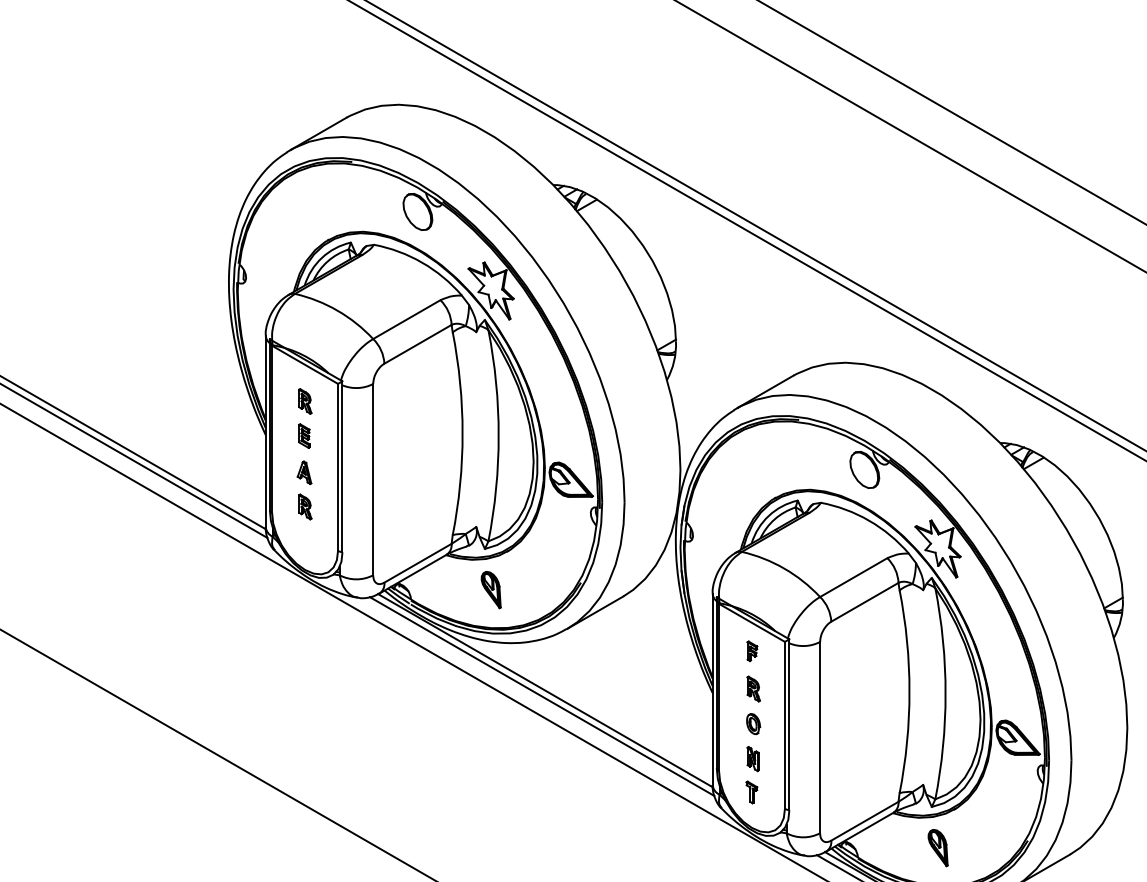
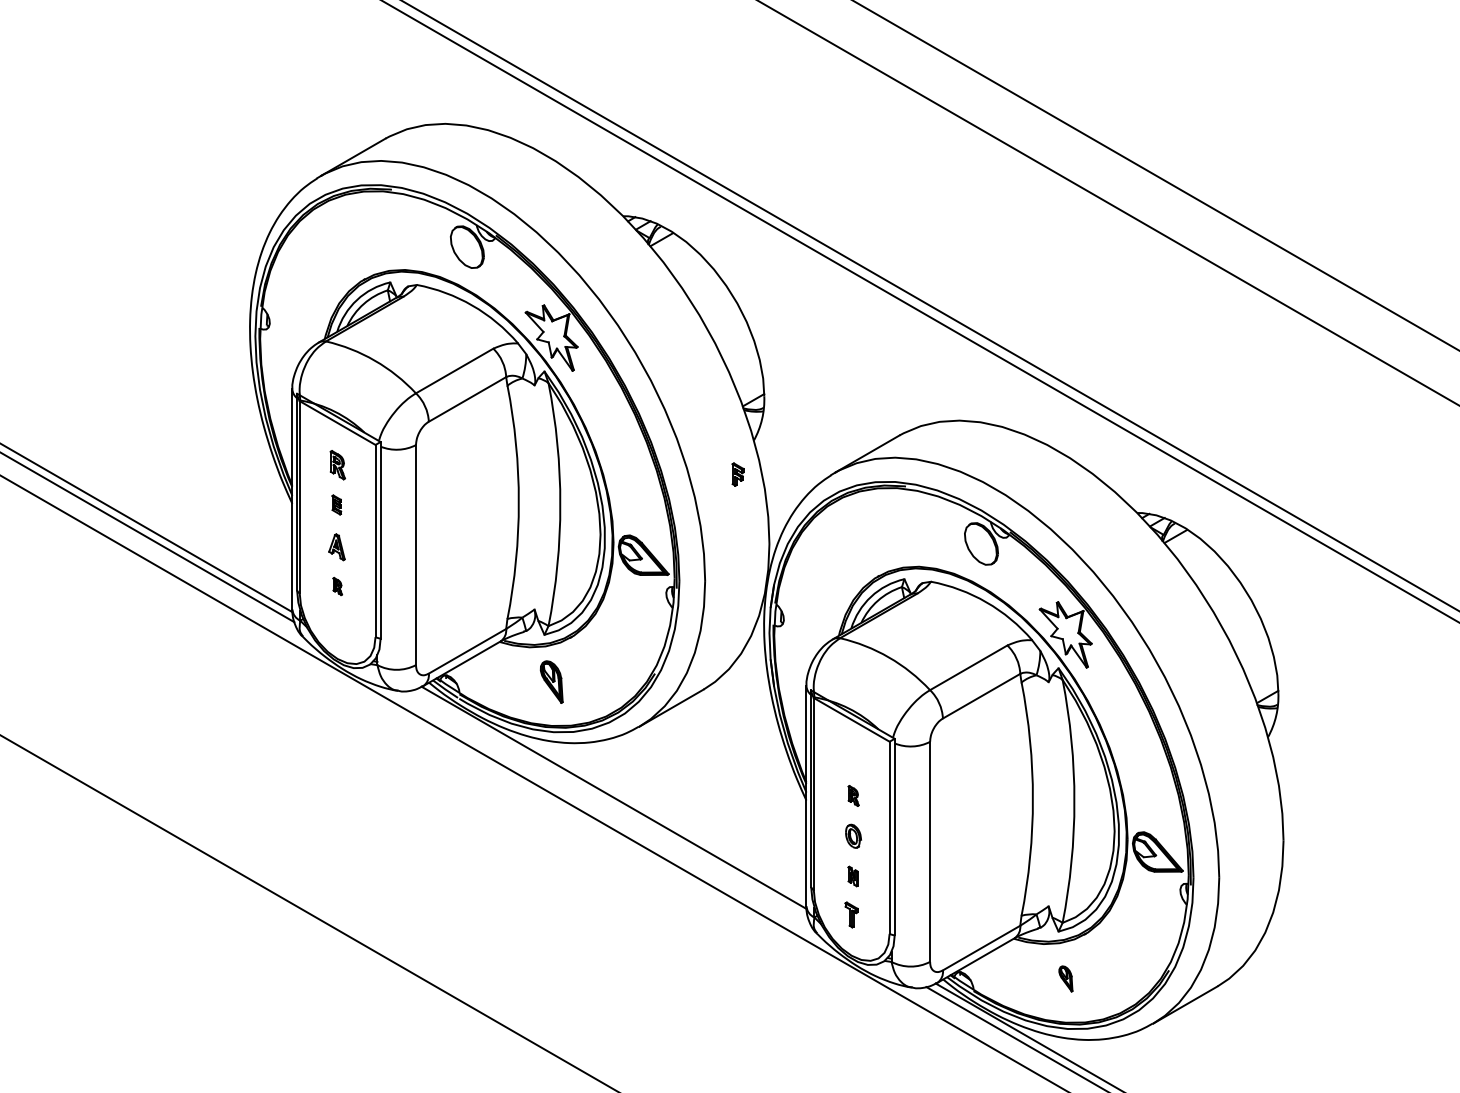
part: (304, 435) -> (336, 504), size x0.7
part: (304, 506) -> (337, 586), size x0.6
part: (751, 651) -> (737, 474), moved
part: (753, 688) -> (853, 795), size x0.7
line: (542, 696) -> (610, 804), removed
part: (752, 759) -> (852, 876), size x0.7
part: (937, 847) -> (1065, 978), size x0.6

